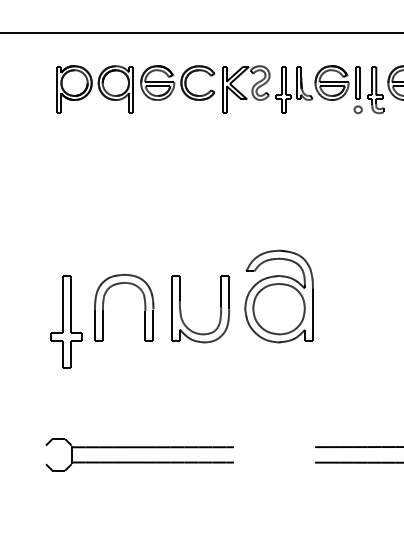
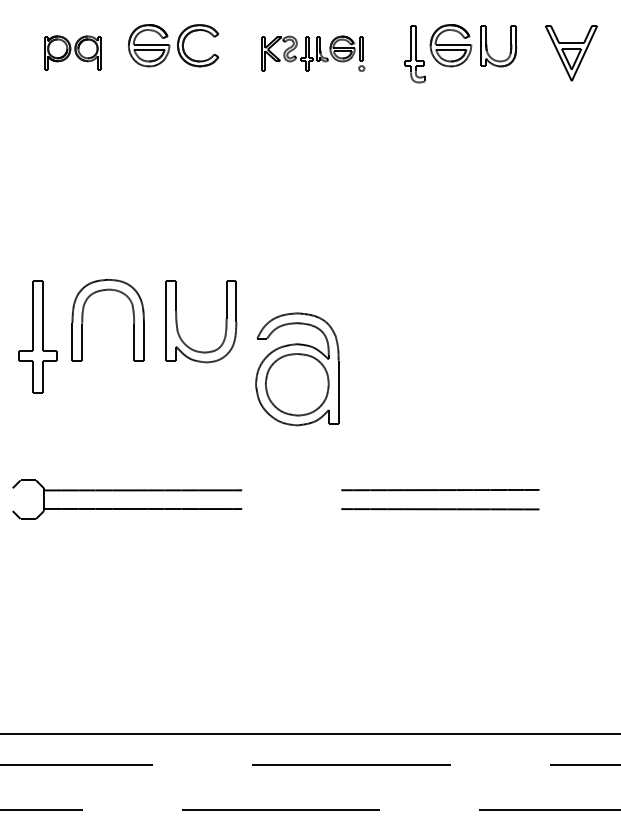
part: (94, 89) -> (72, 53), size x0.6
part: (292, 89) -> (313, 53), size x0.6
part: (279, 296) -> (297, 369), moved

